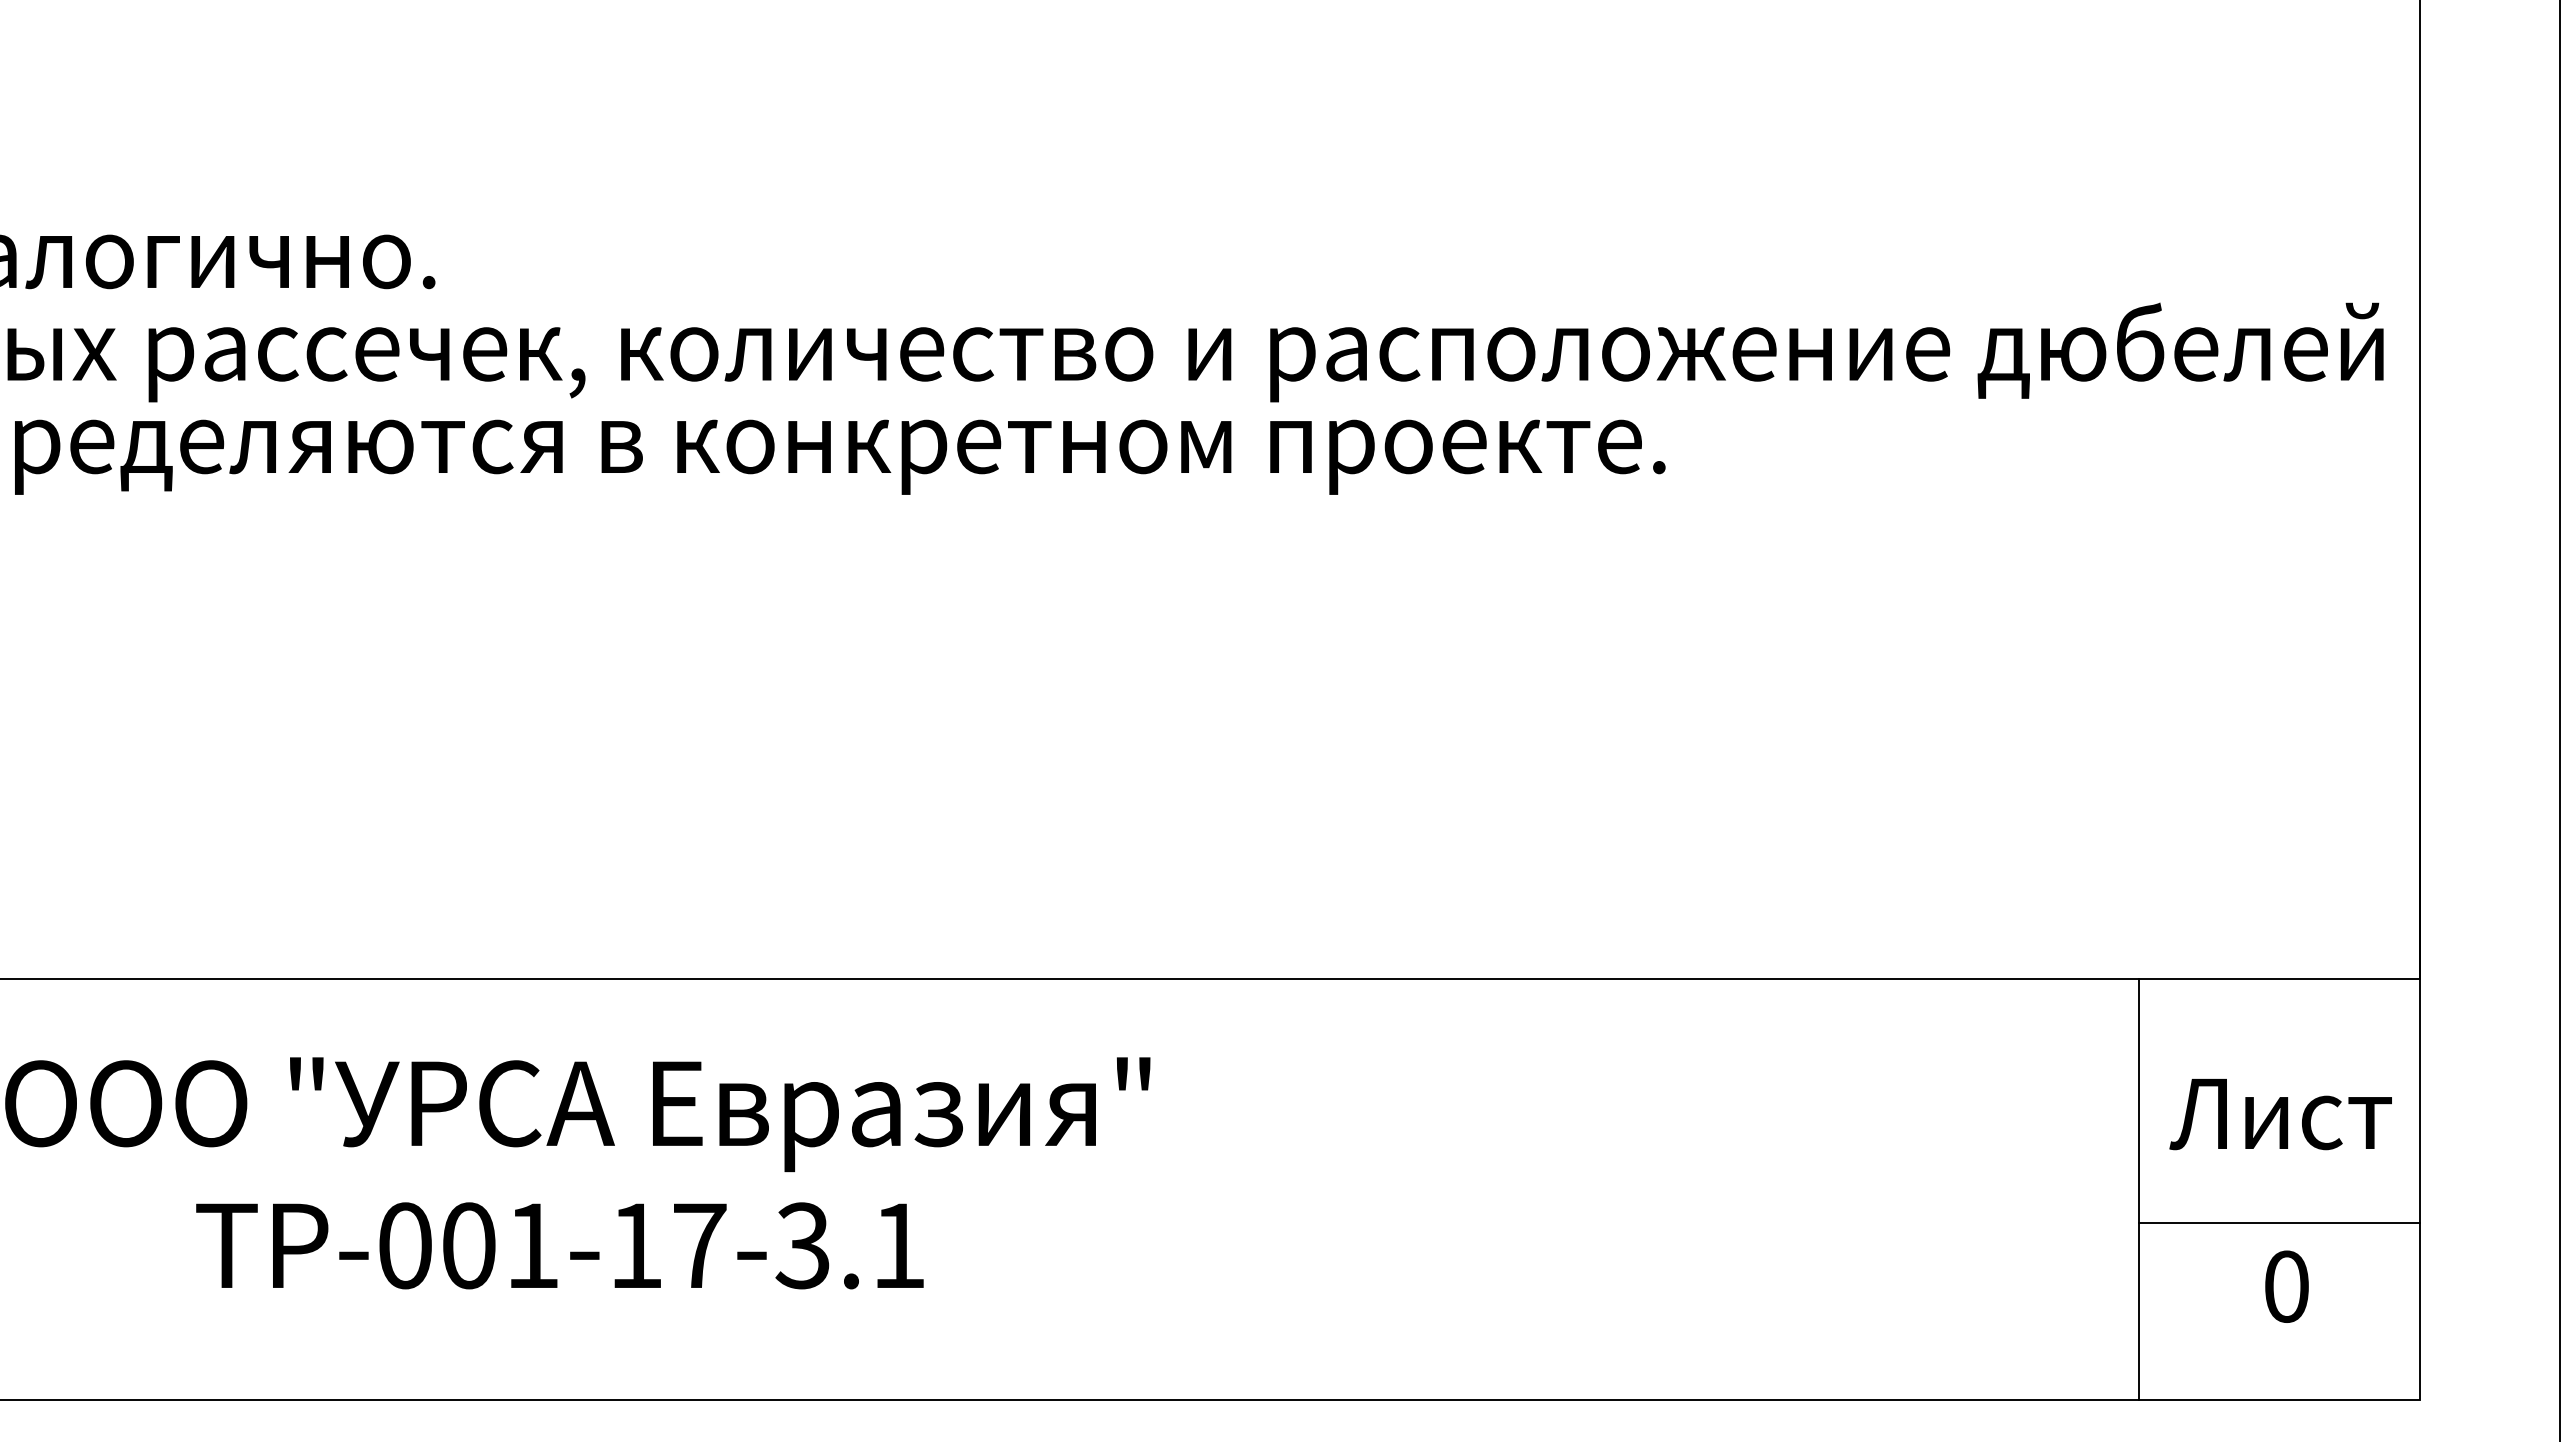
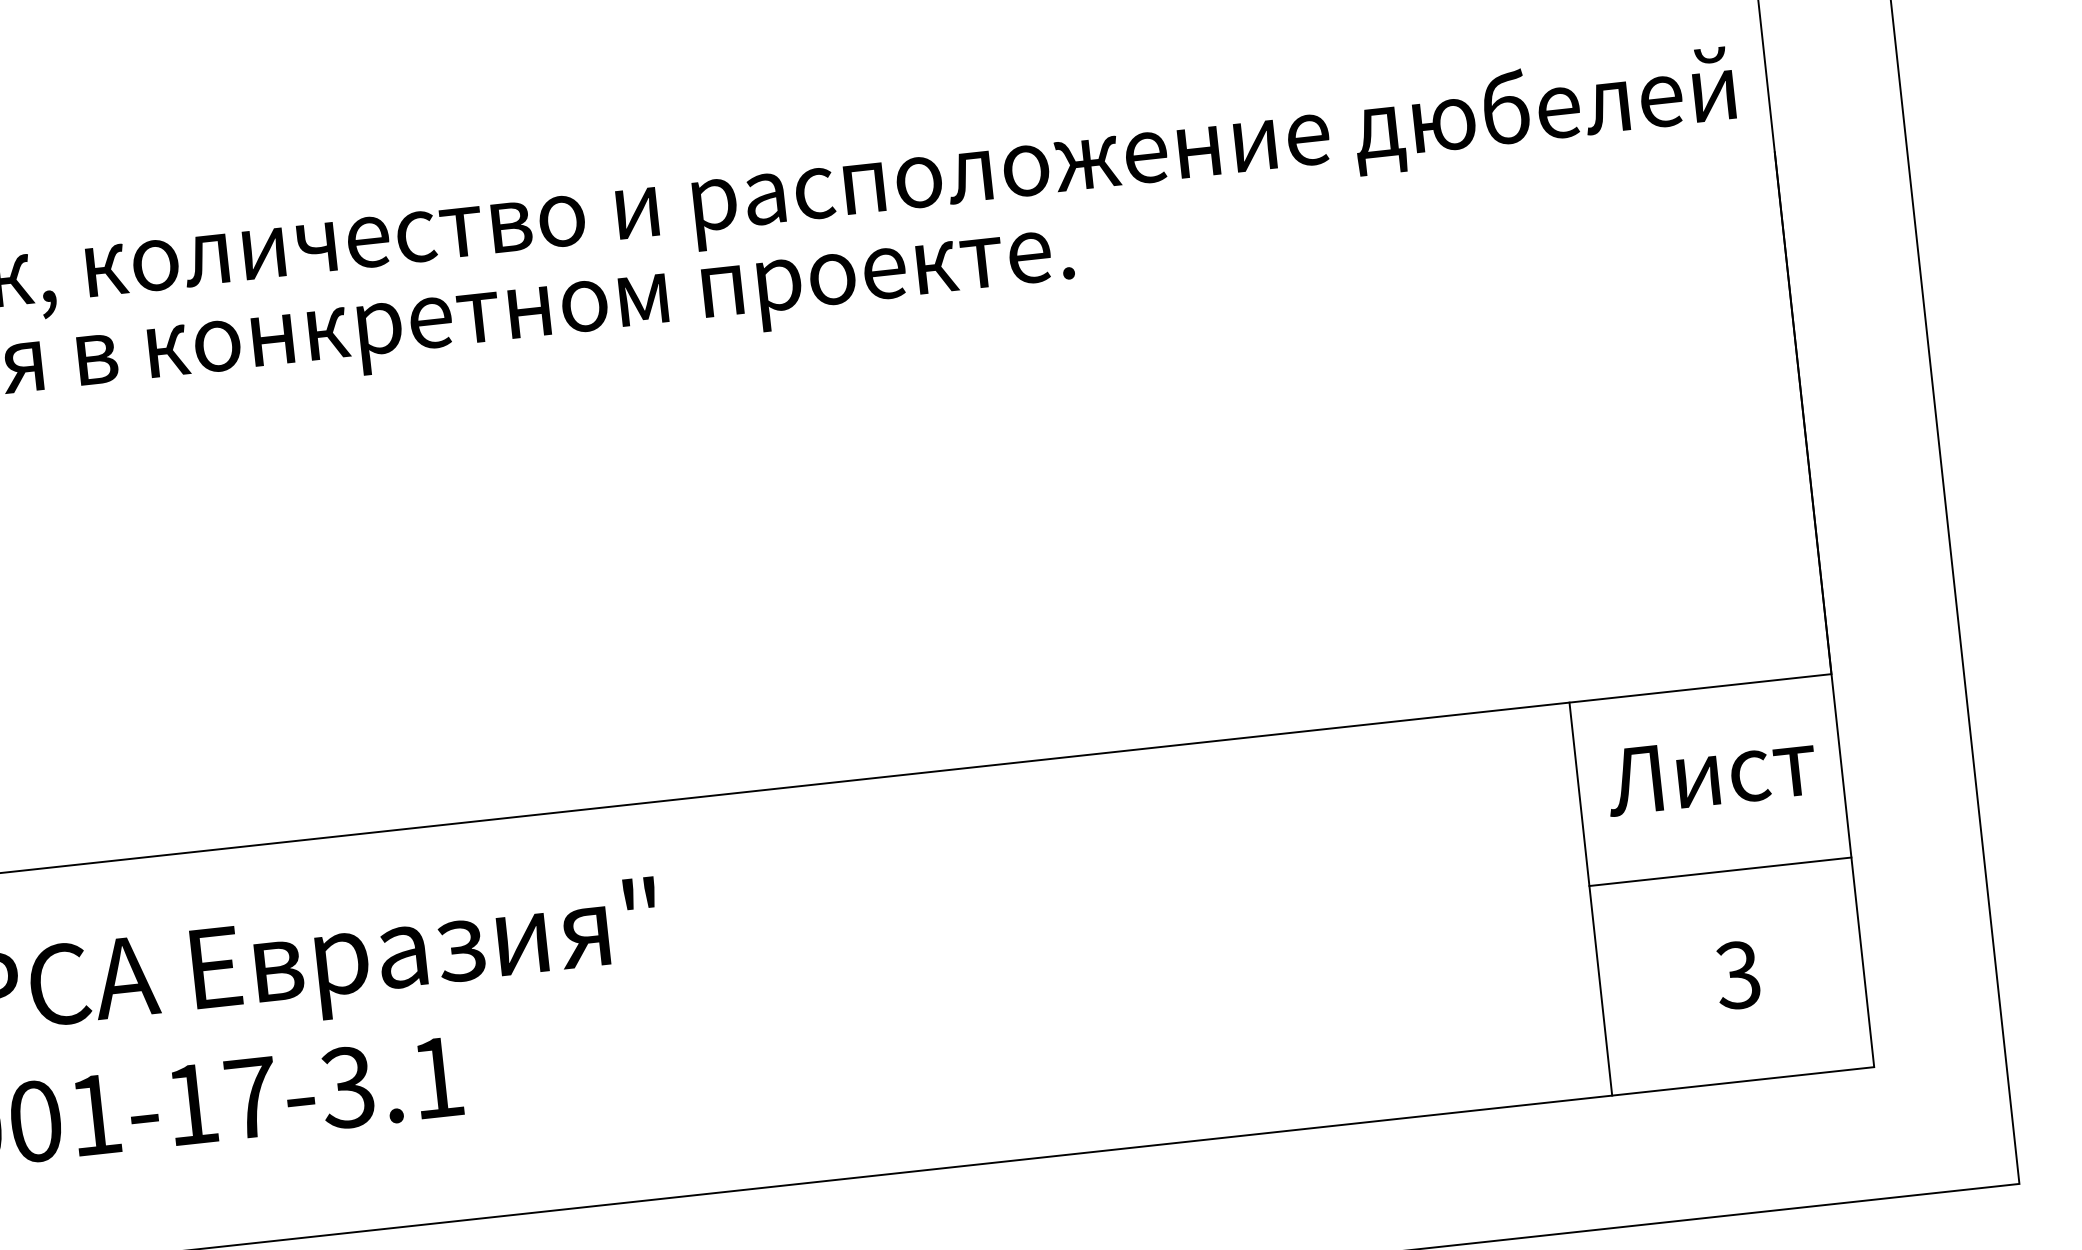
text: (2280, 1114) -> (1710, 772), moved
line: (2279, 1223) -> (1720, 871), moved
text: (2285, 1286) -> (1737, 975), 0 -> 3

